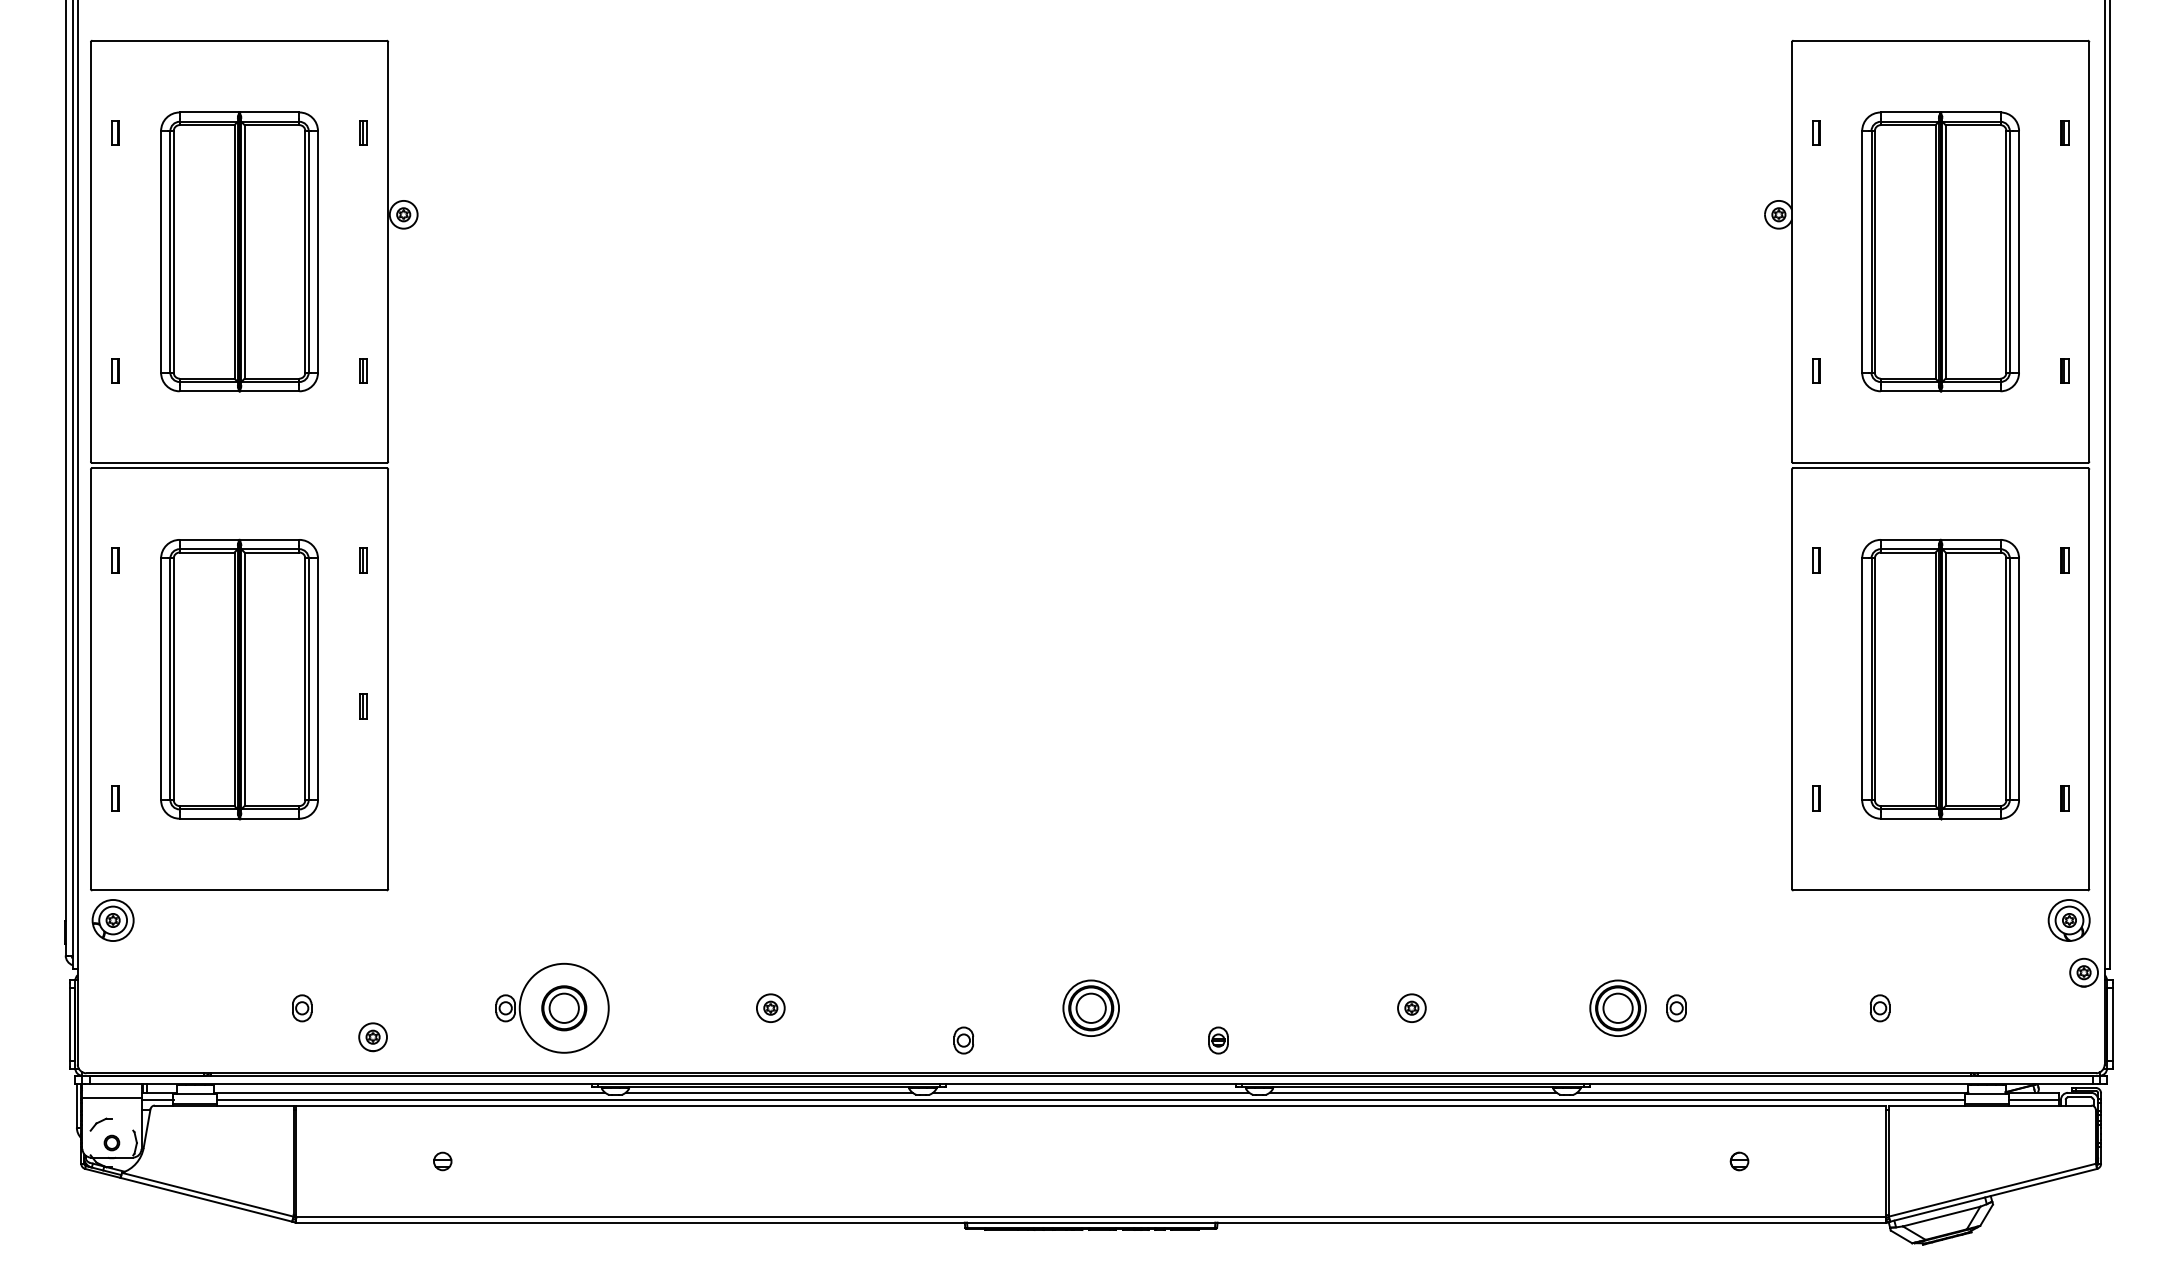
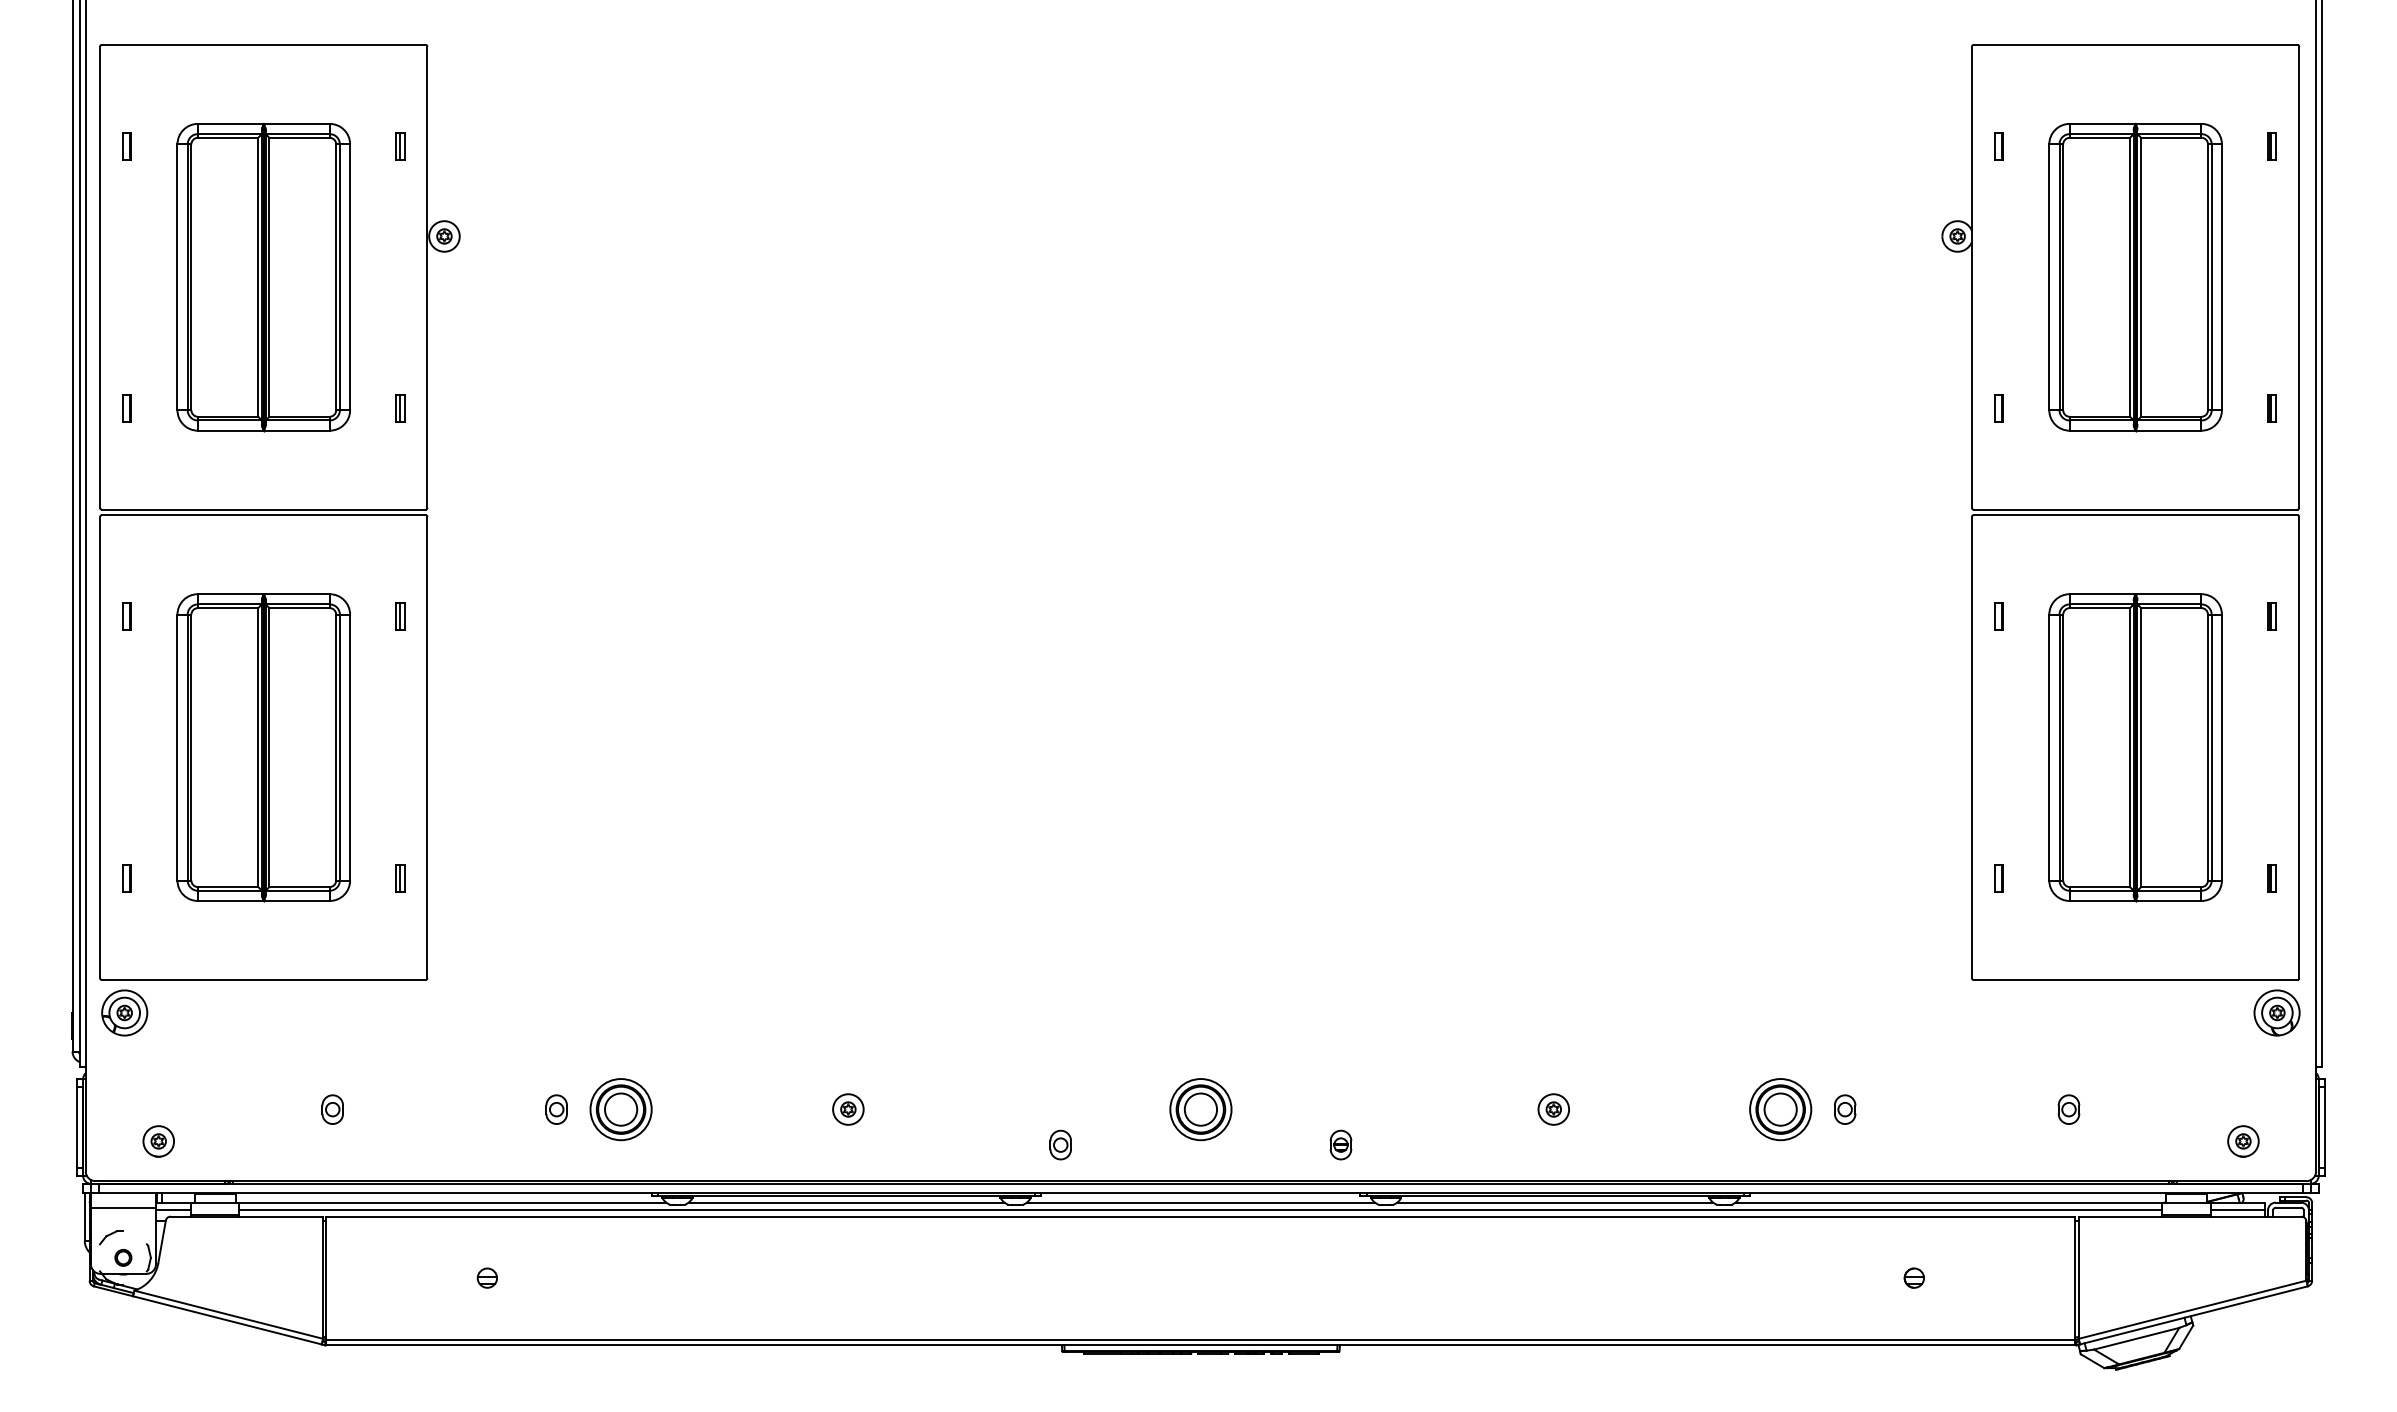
part: (363, 706) -> (400, 878), moved
part: (2084, 972) -> (2243, 1141), moved
circle: (563, 1008) -> (620, 1109), size x0.62
part: (372, 1037) -> (158, 1141), moved

